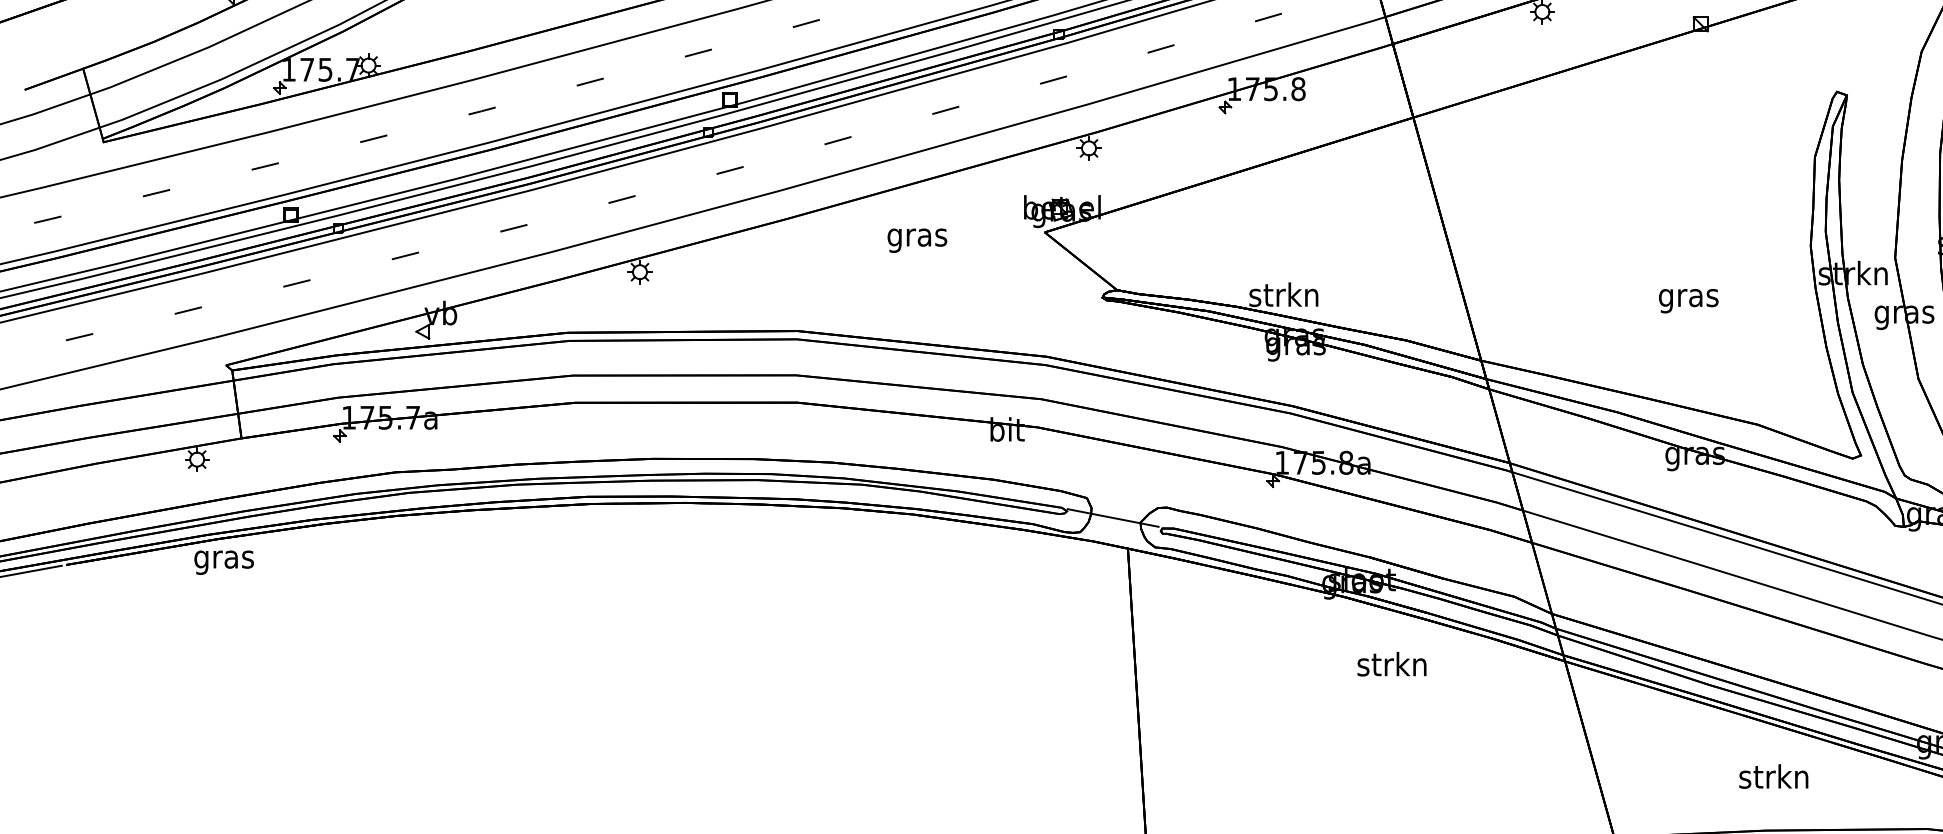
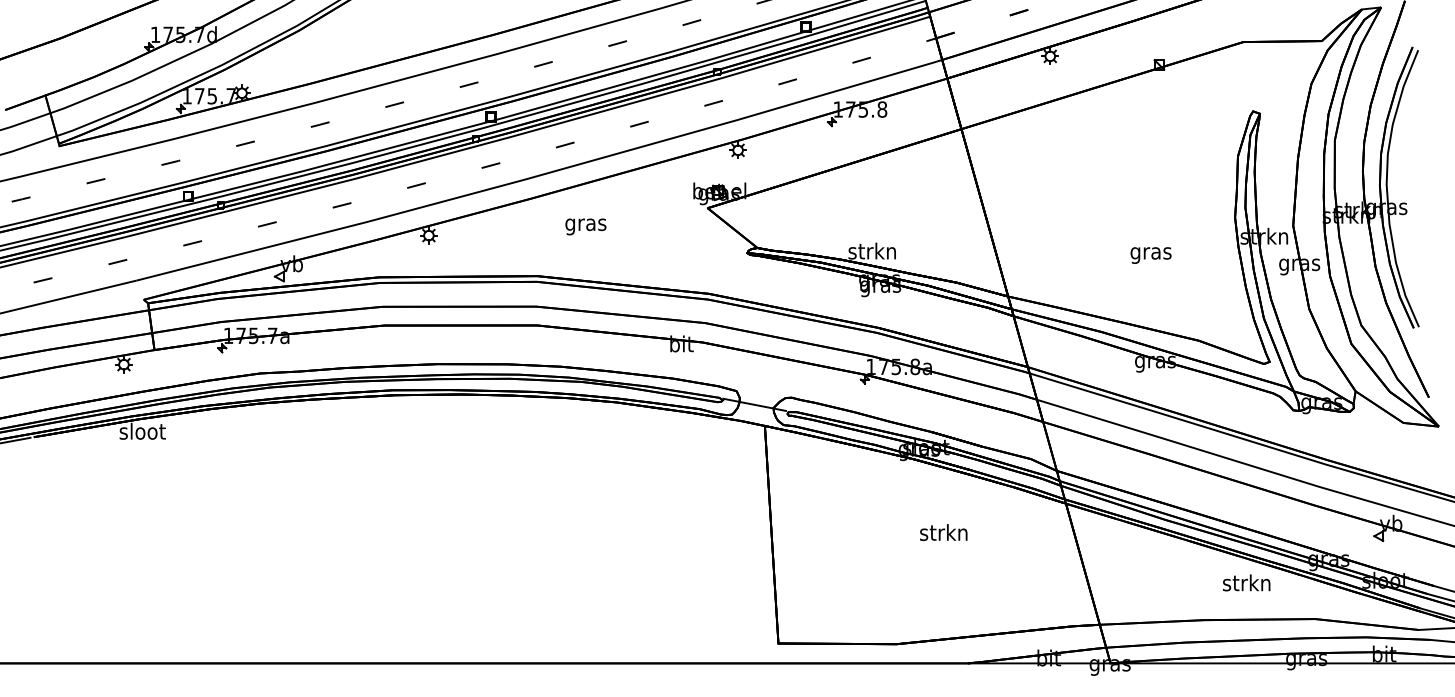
text: (916, 240) -> (585, 226), moved
text: (224, 559) -> (142, 433), gras -> sloot
text: (1391, 664) -> (943, 532), moved
text: (1773, 775) -> (1246, 582), moved

